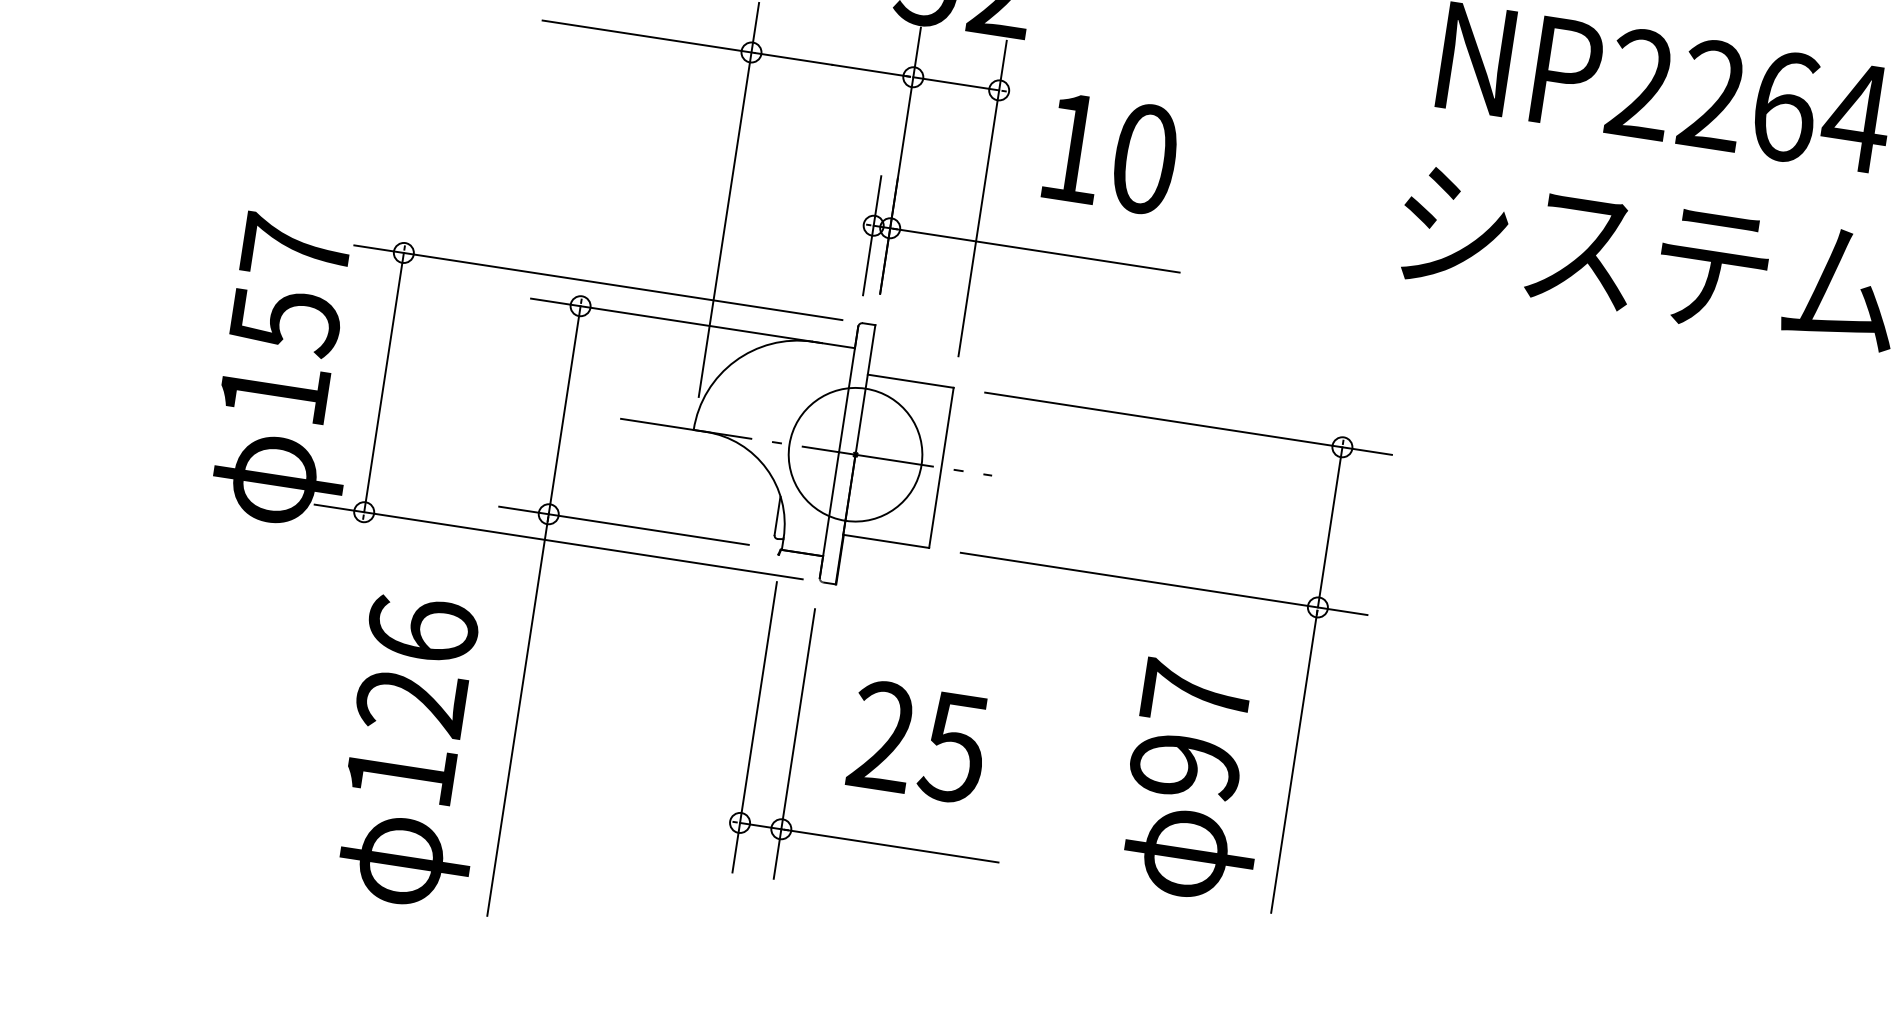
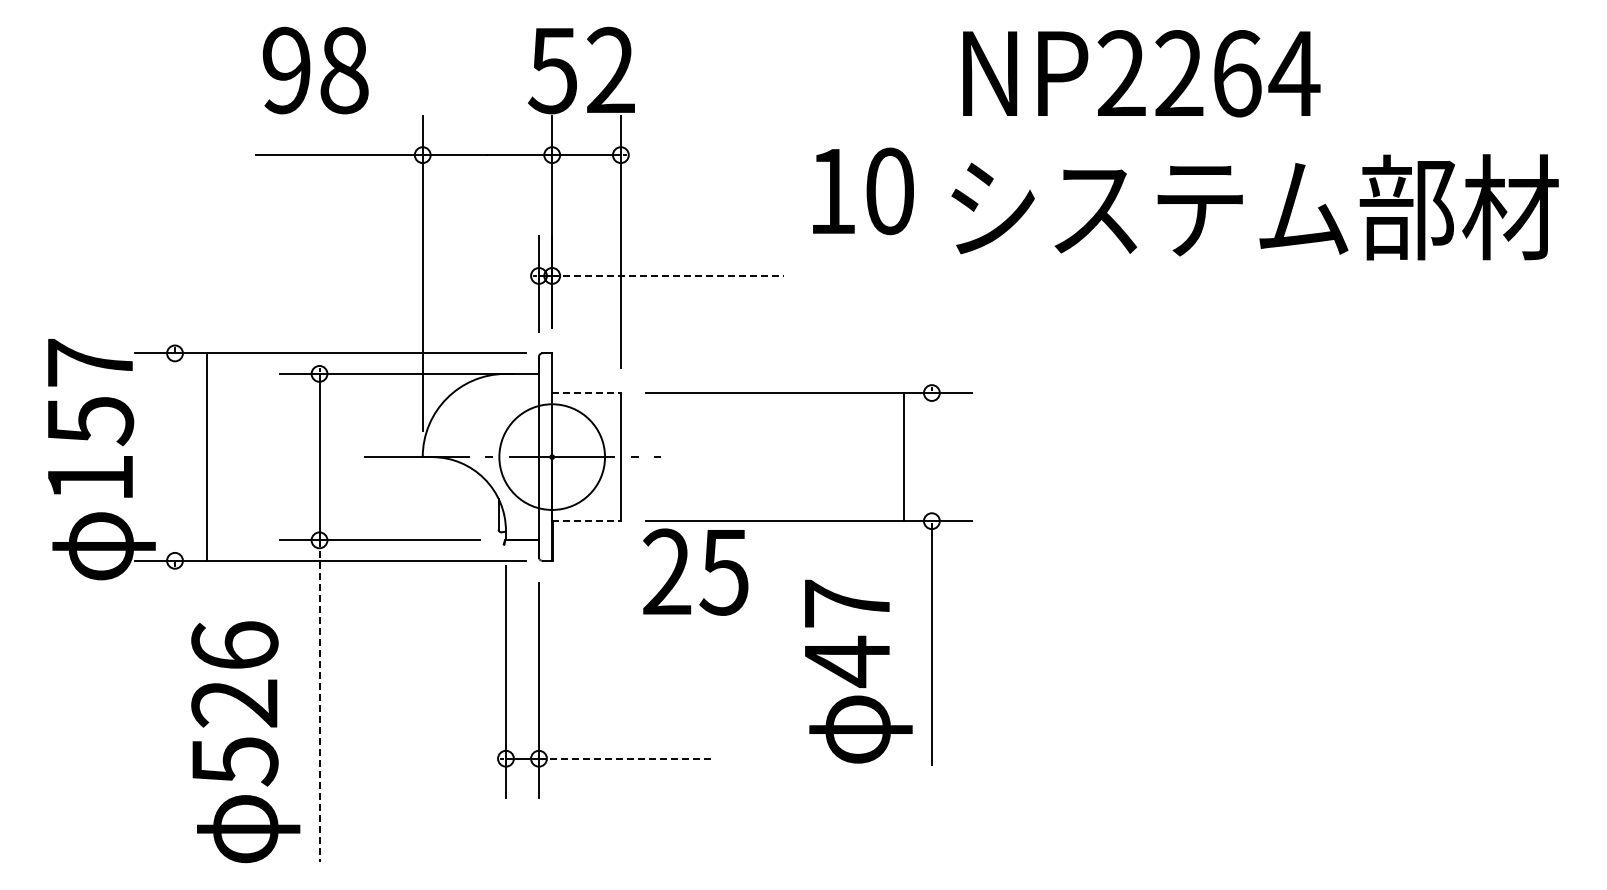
text: (1111, 154) -> (863, 191), moved
line: (1034, 249) -> (667, 275), solid -> dashed
line: (384, 381) -> (207, 456), moved
line: (911, 381) -> (587, 393), solid -> dashed
line: (1329, 527) -> (903, 457), moved
line: (887, 541) -> (587, 521), solid -> dashed
line: (518, 714) -> (319, 700), solid -> dashed
text: (918, 741) -> (695, 571), moved
text: (1185, 766) -> (847, 661), 97 -> 47
text: (401, 774) -> (235, 761), 126 -> 526
line: (889, 845) -> (625, 758), solid -> dashed

